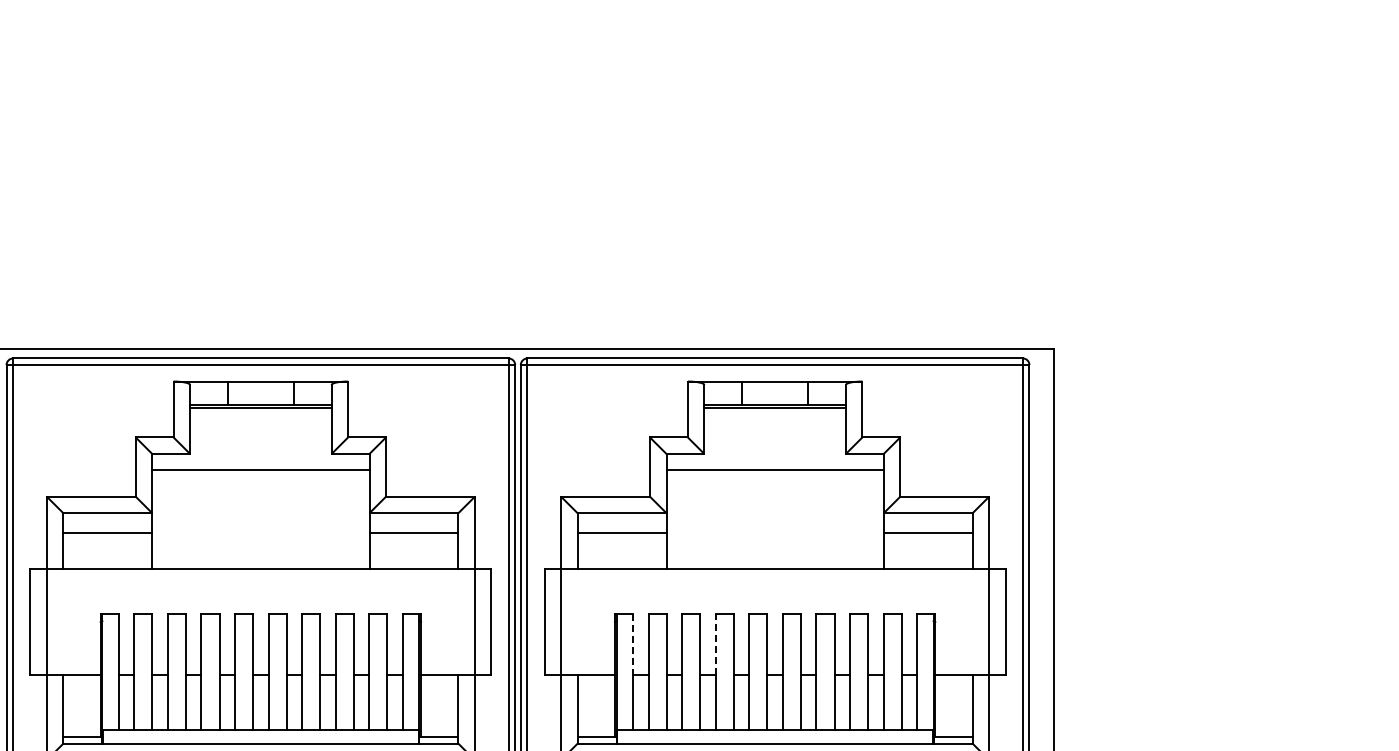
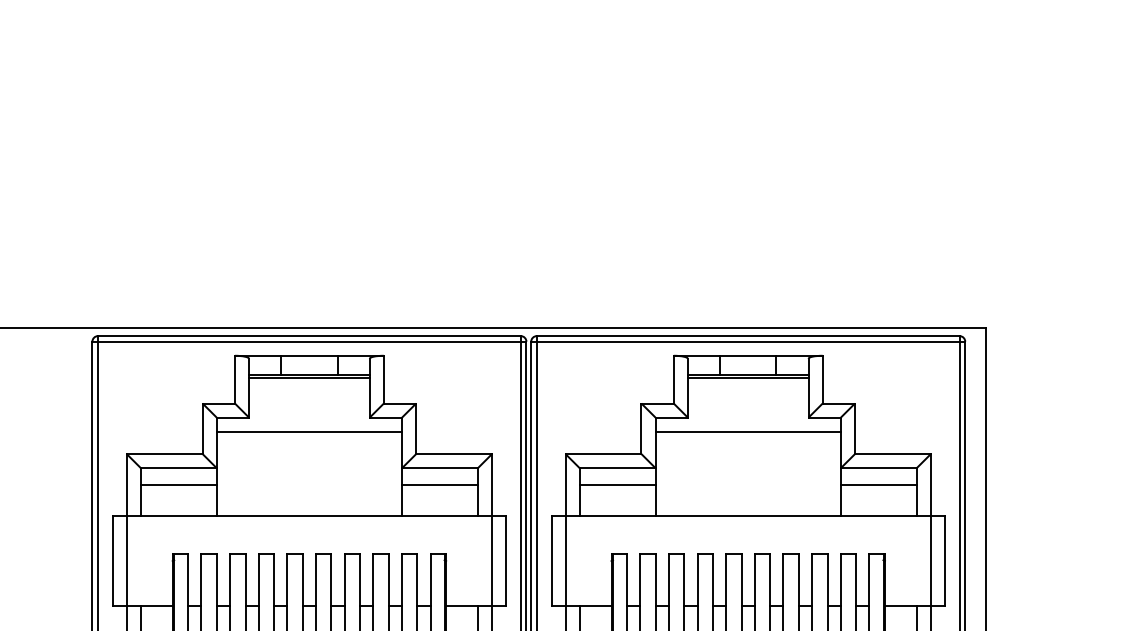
line: (715, 643) -> (697, 579), dashed -> solid
line: (633, 644) -> (627, 580), dashed -> solid

